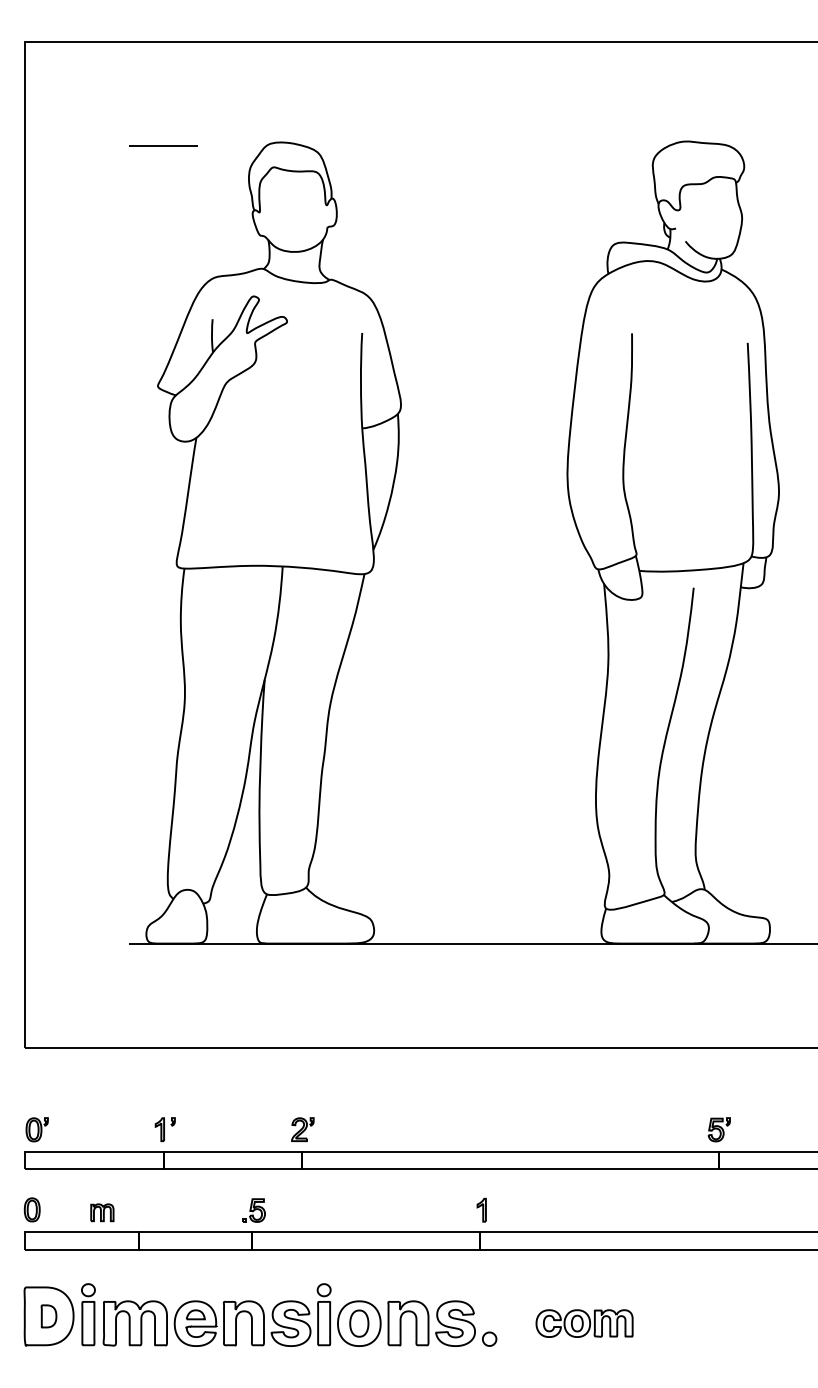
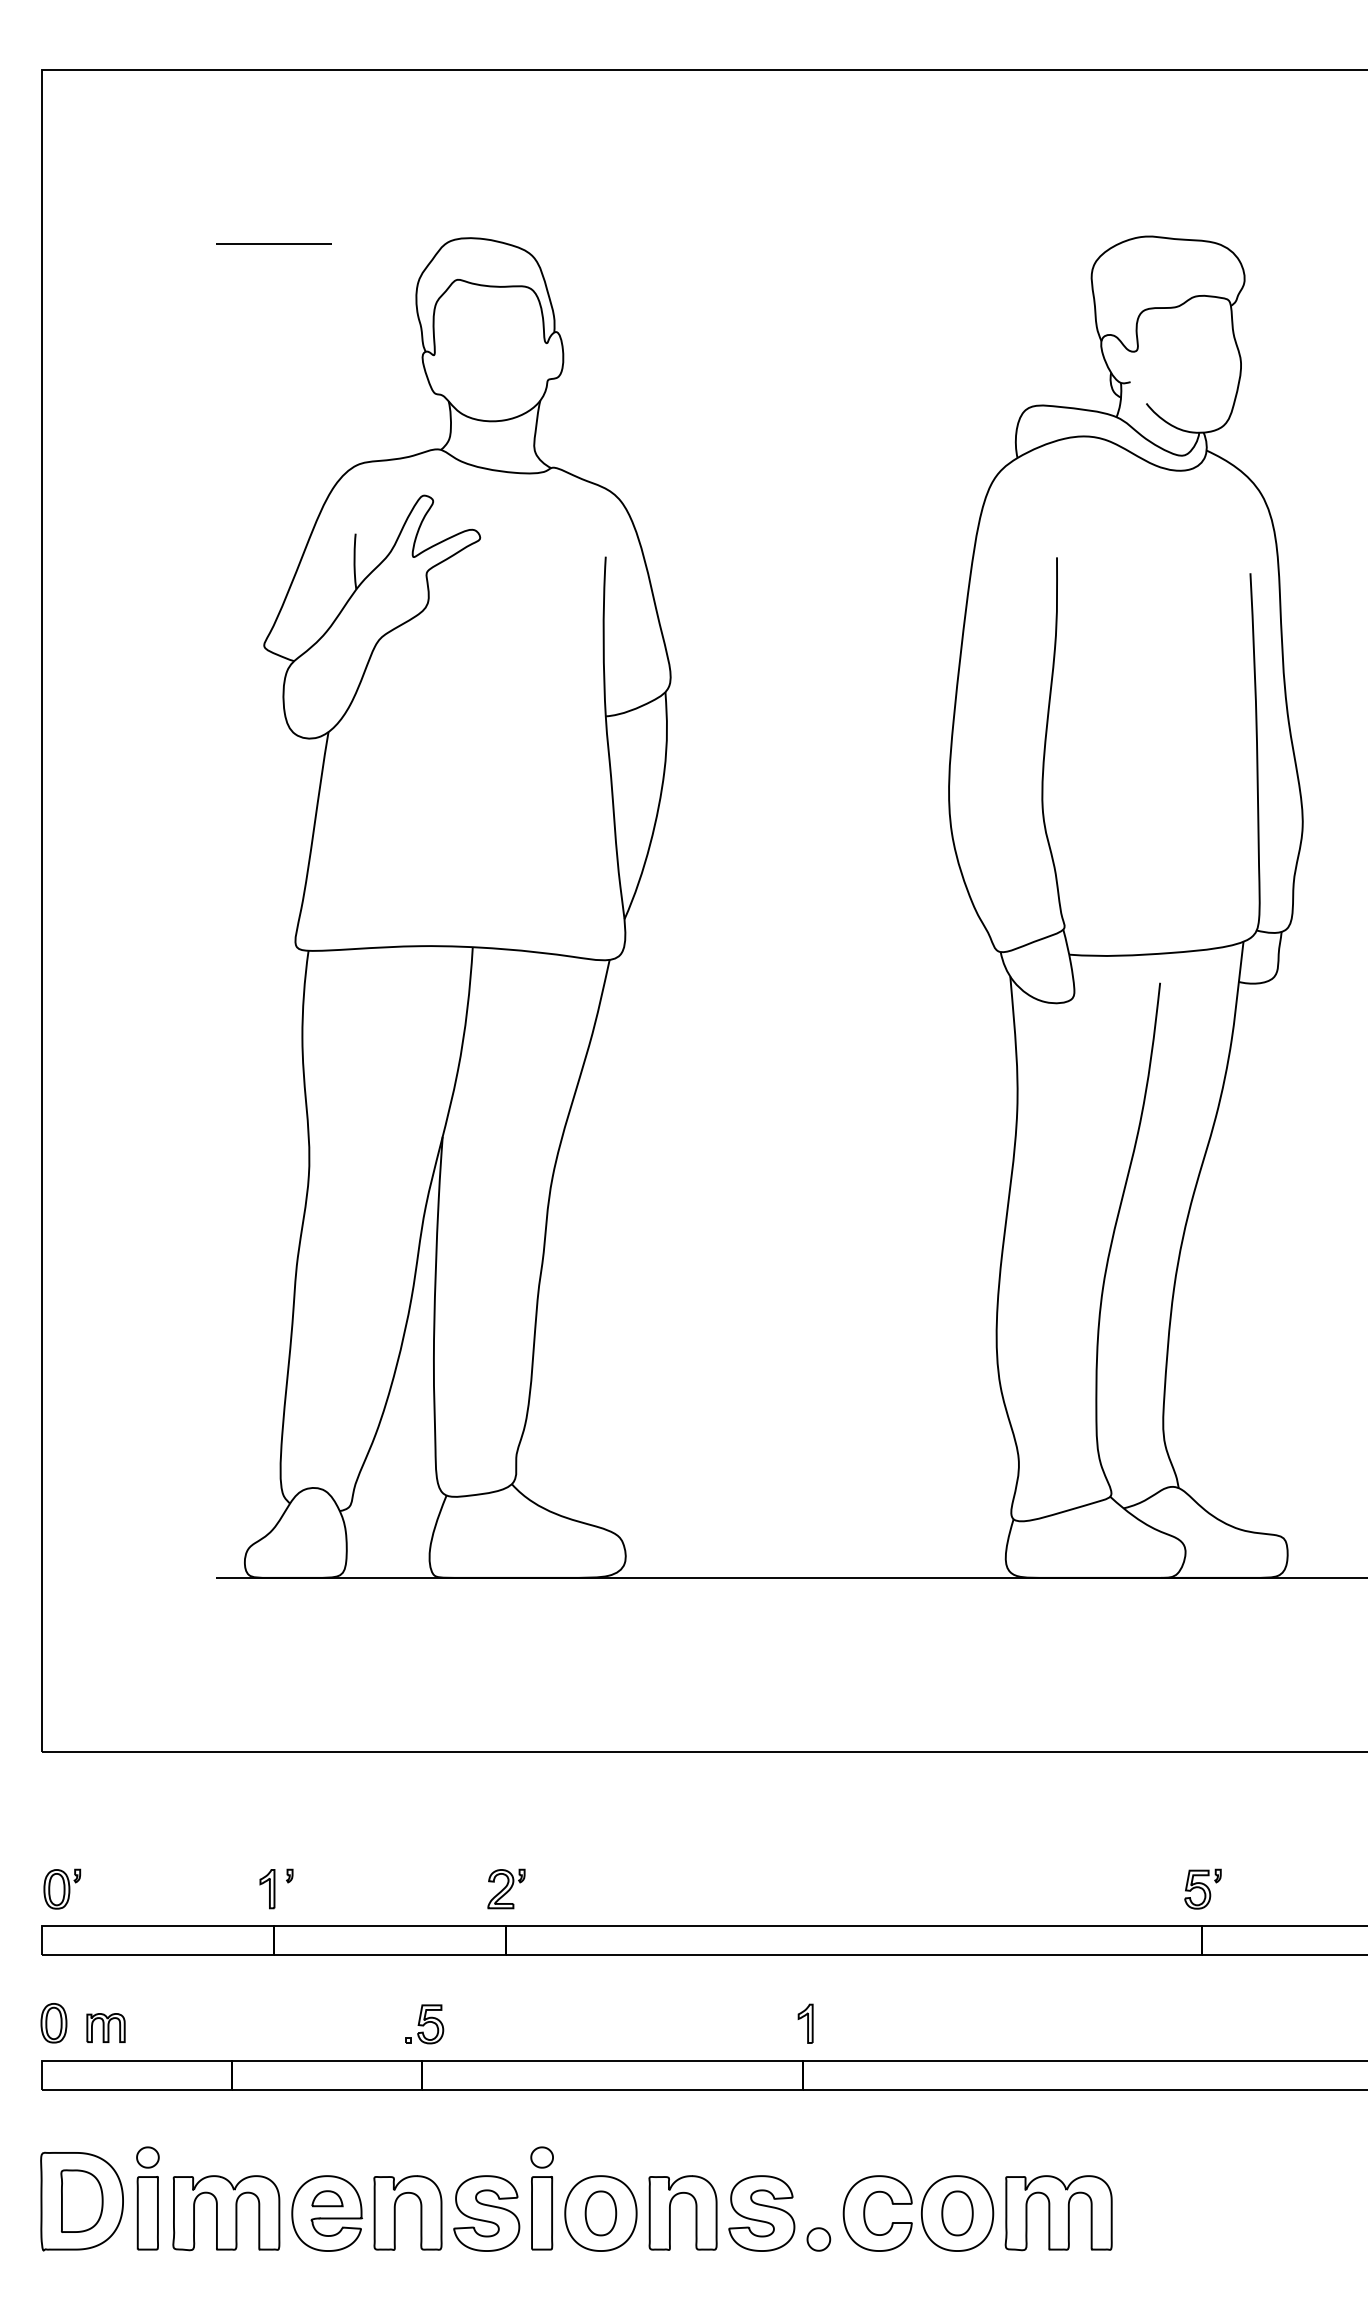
part: (102, 1212) -> (106, 2027), moved
part: (48, 1316) -> (81, 2201), size x1.67
part: (584, 1323) -> (977, 2213), size x1.67

